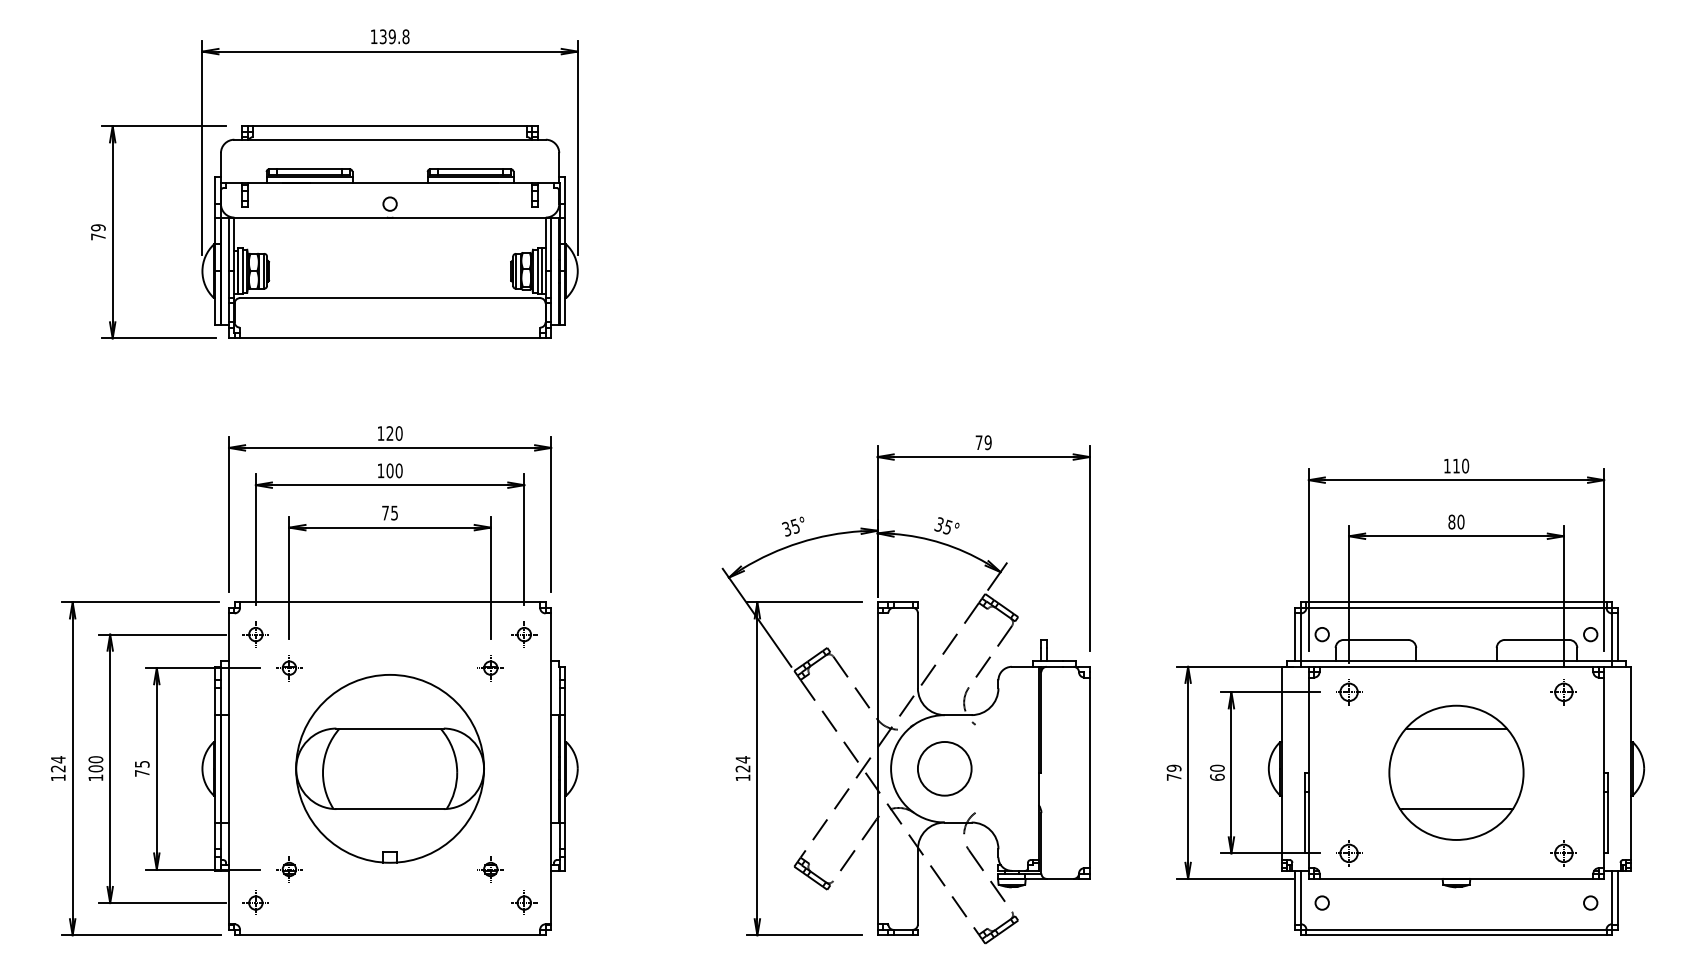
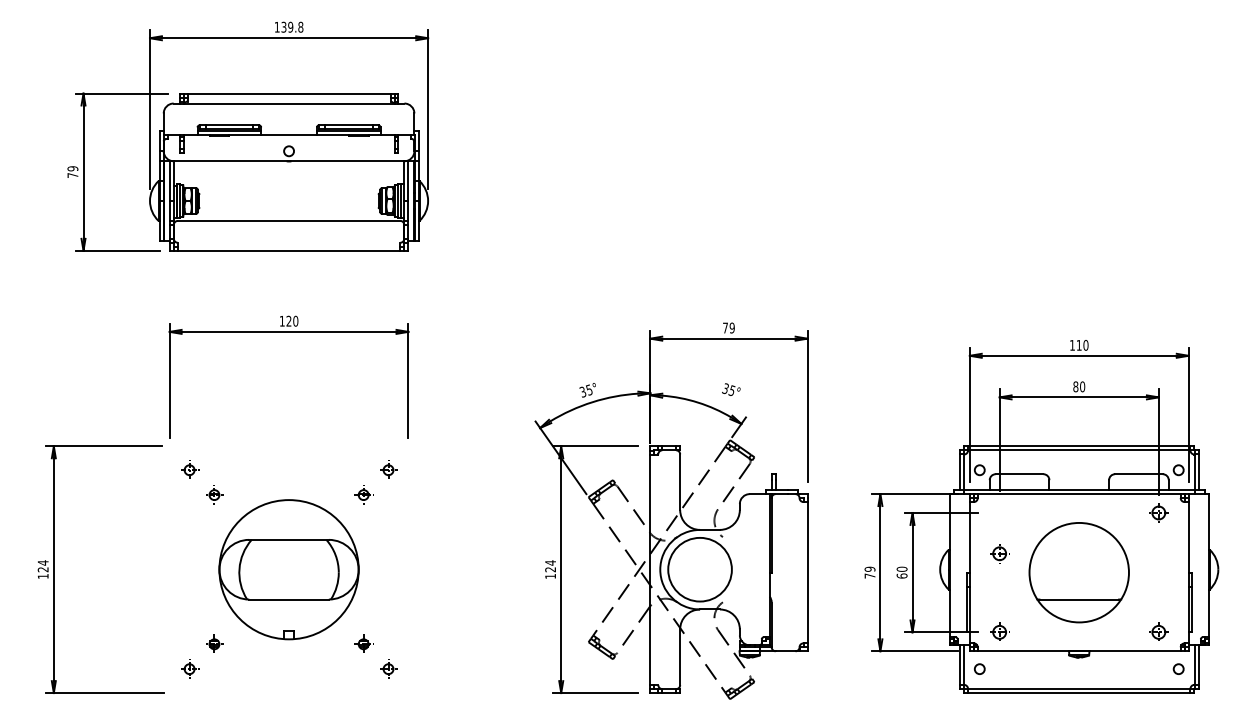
text: (946, 525) -> (730, 389), moved
part: (1349, 692) -> (999, 553), moved
part: (333, 699) -> (247, 518), removed
line: (1456, 728) -> (1079, 539), removed
circle: (944, 768) -> (699, 569), size x1.6

